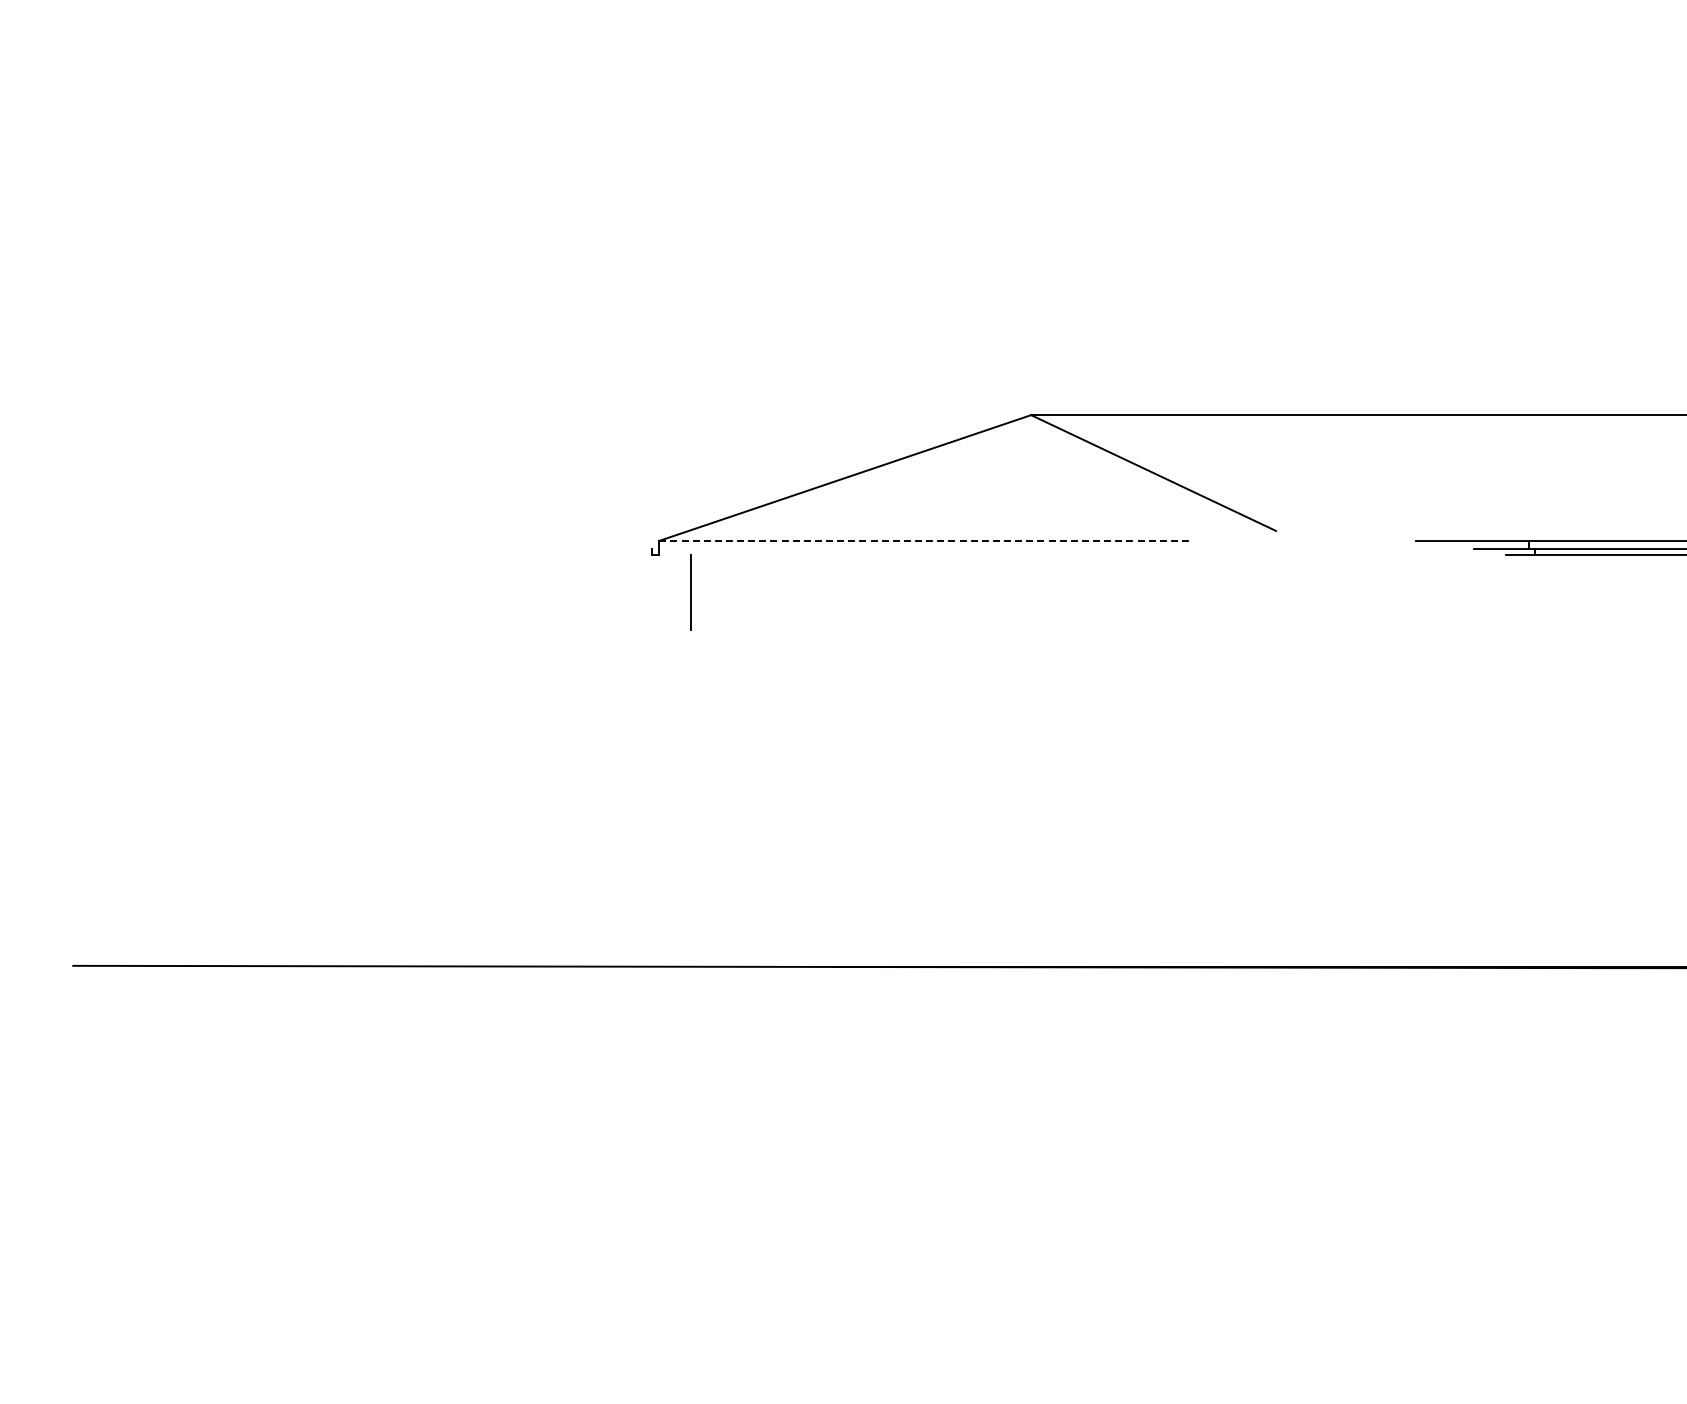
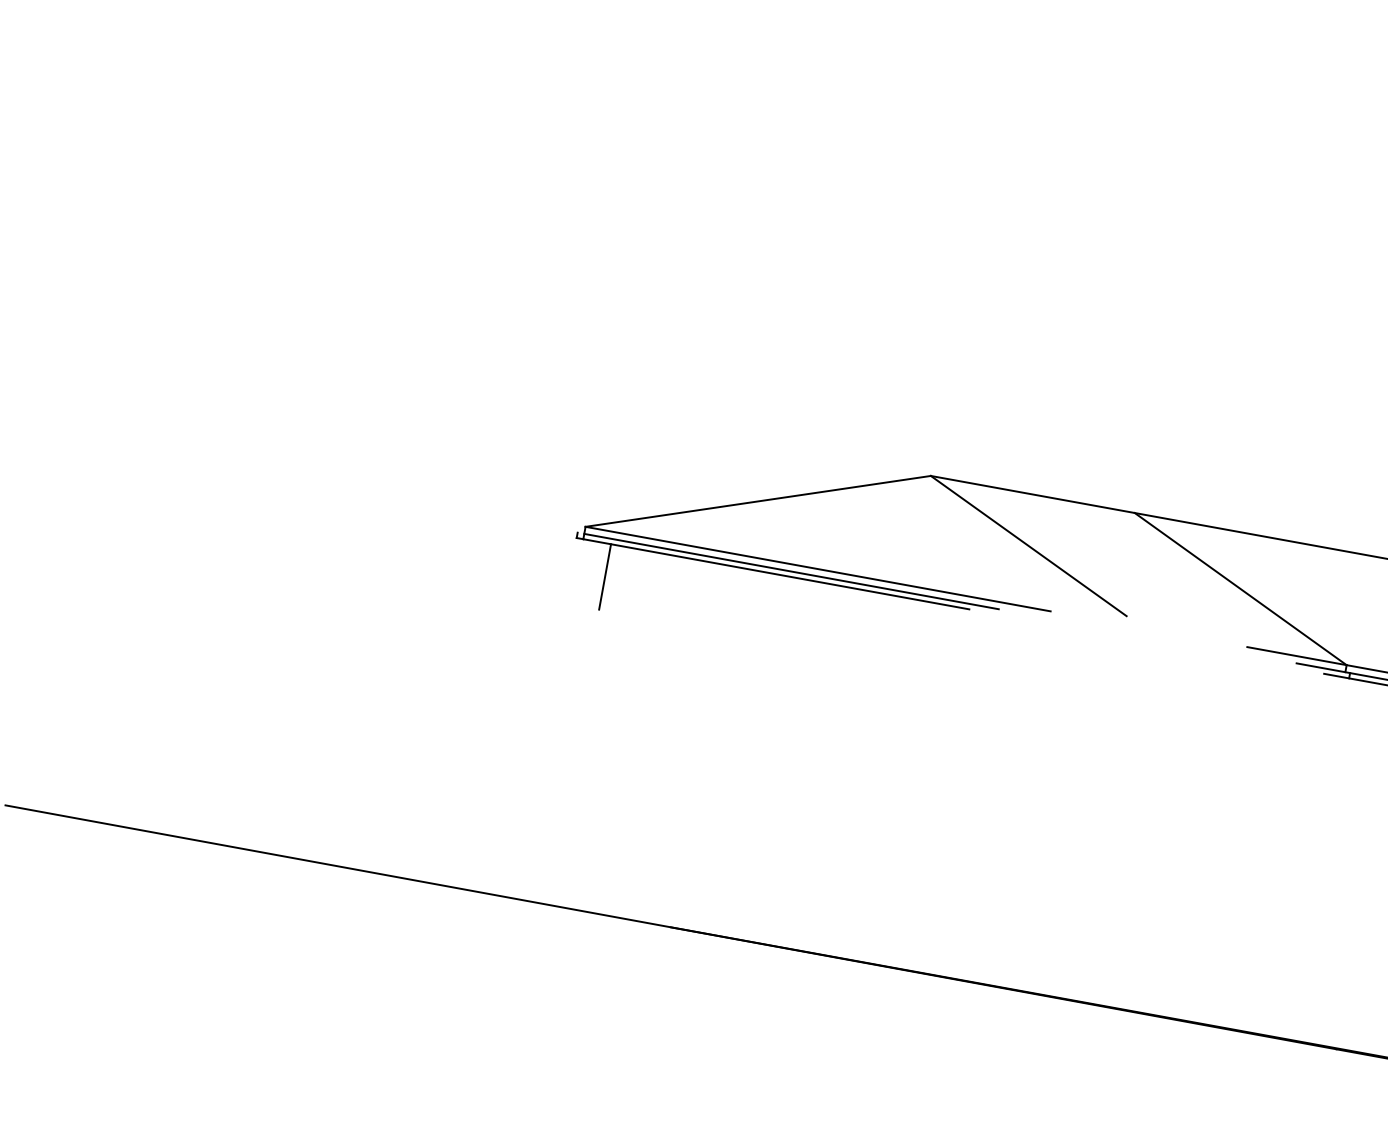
line: (1396, 477) -> (1240, 588), added
line: (925, 540) -> (818, 568), dashed -> solid
line: (896, 549) -> (791, 572), added
line: (879, 555) -> (775, 574), added

